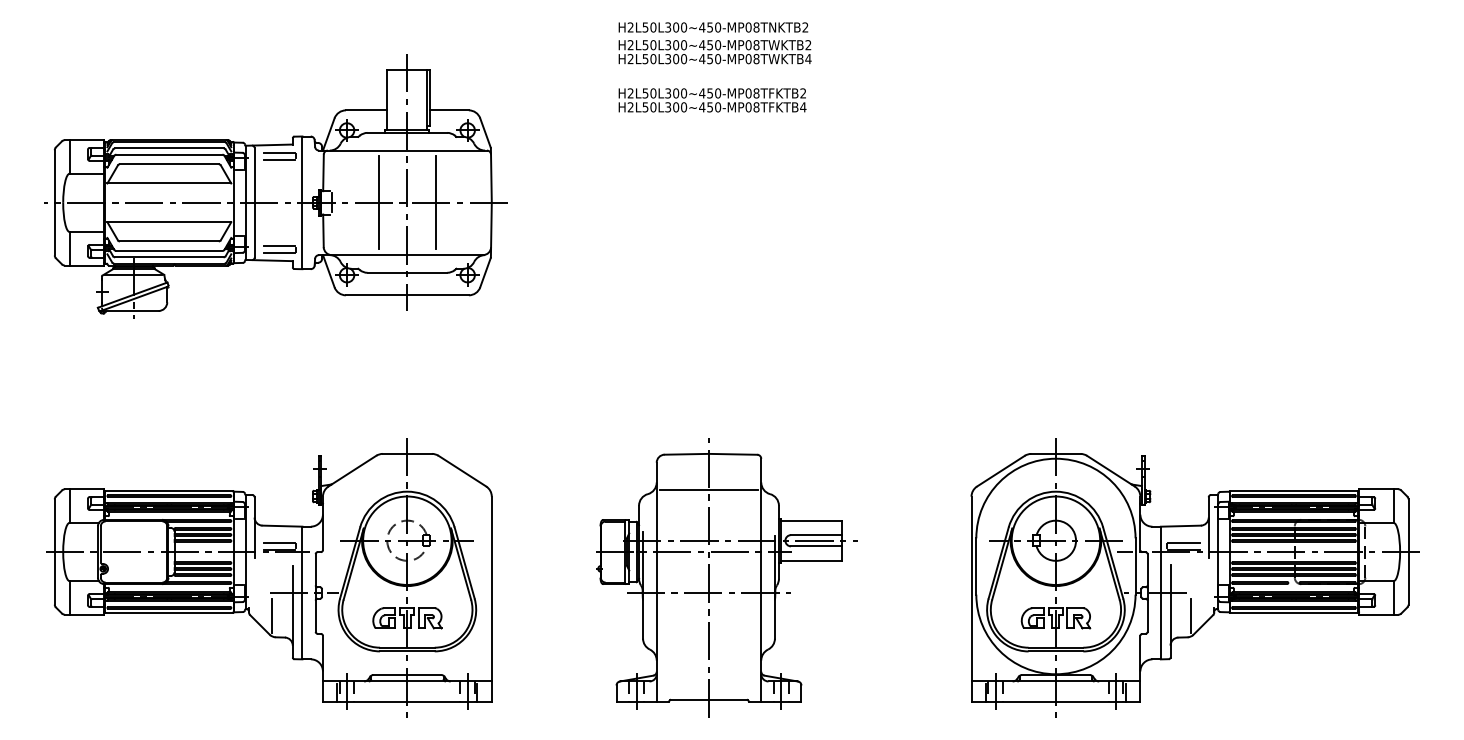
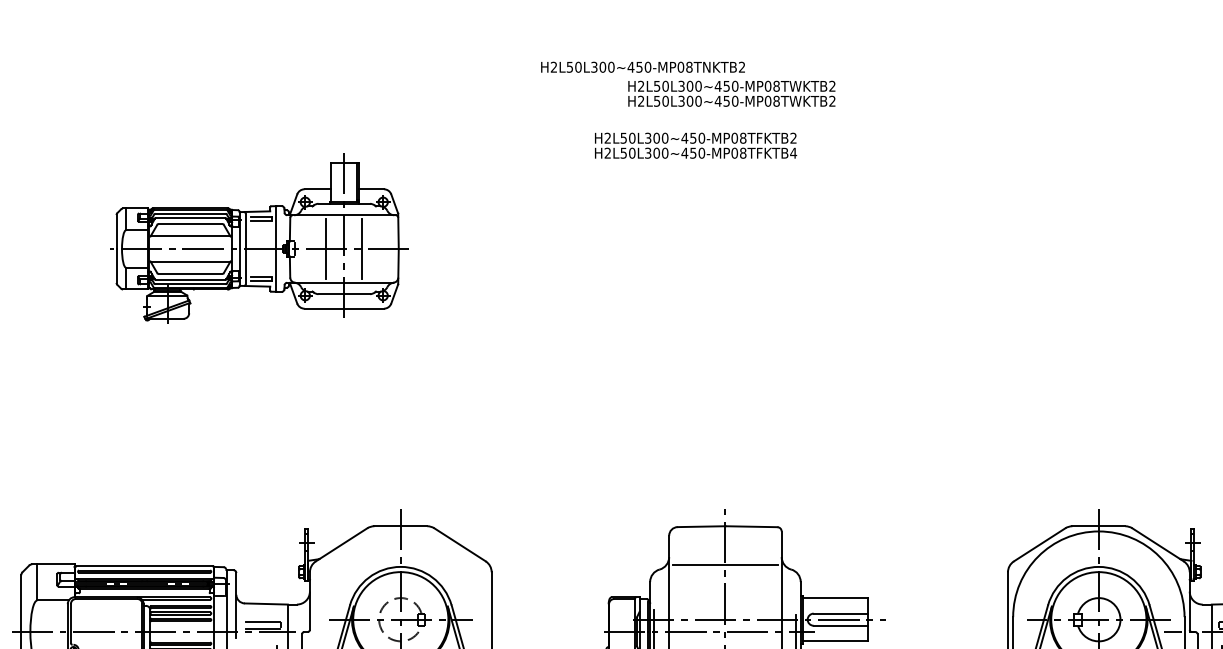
text: (713, 27) -> (643, 67), moved
text: (808, 59) -> (832, 101), H2L50L300~450-MP08TWKTB4 -> H2L50L300~450-MP08TWKTB2
text: (712, 100) -> (695, 145), moved
part: (275, 186) -> (258, 238), size x0.6

